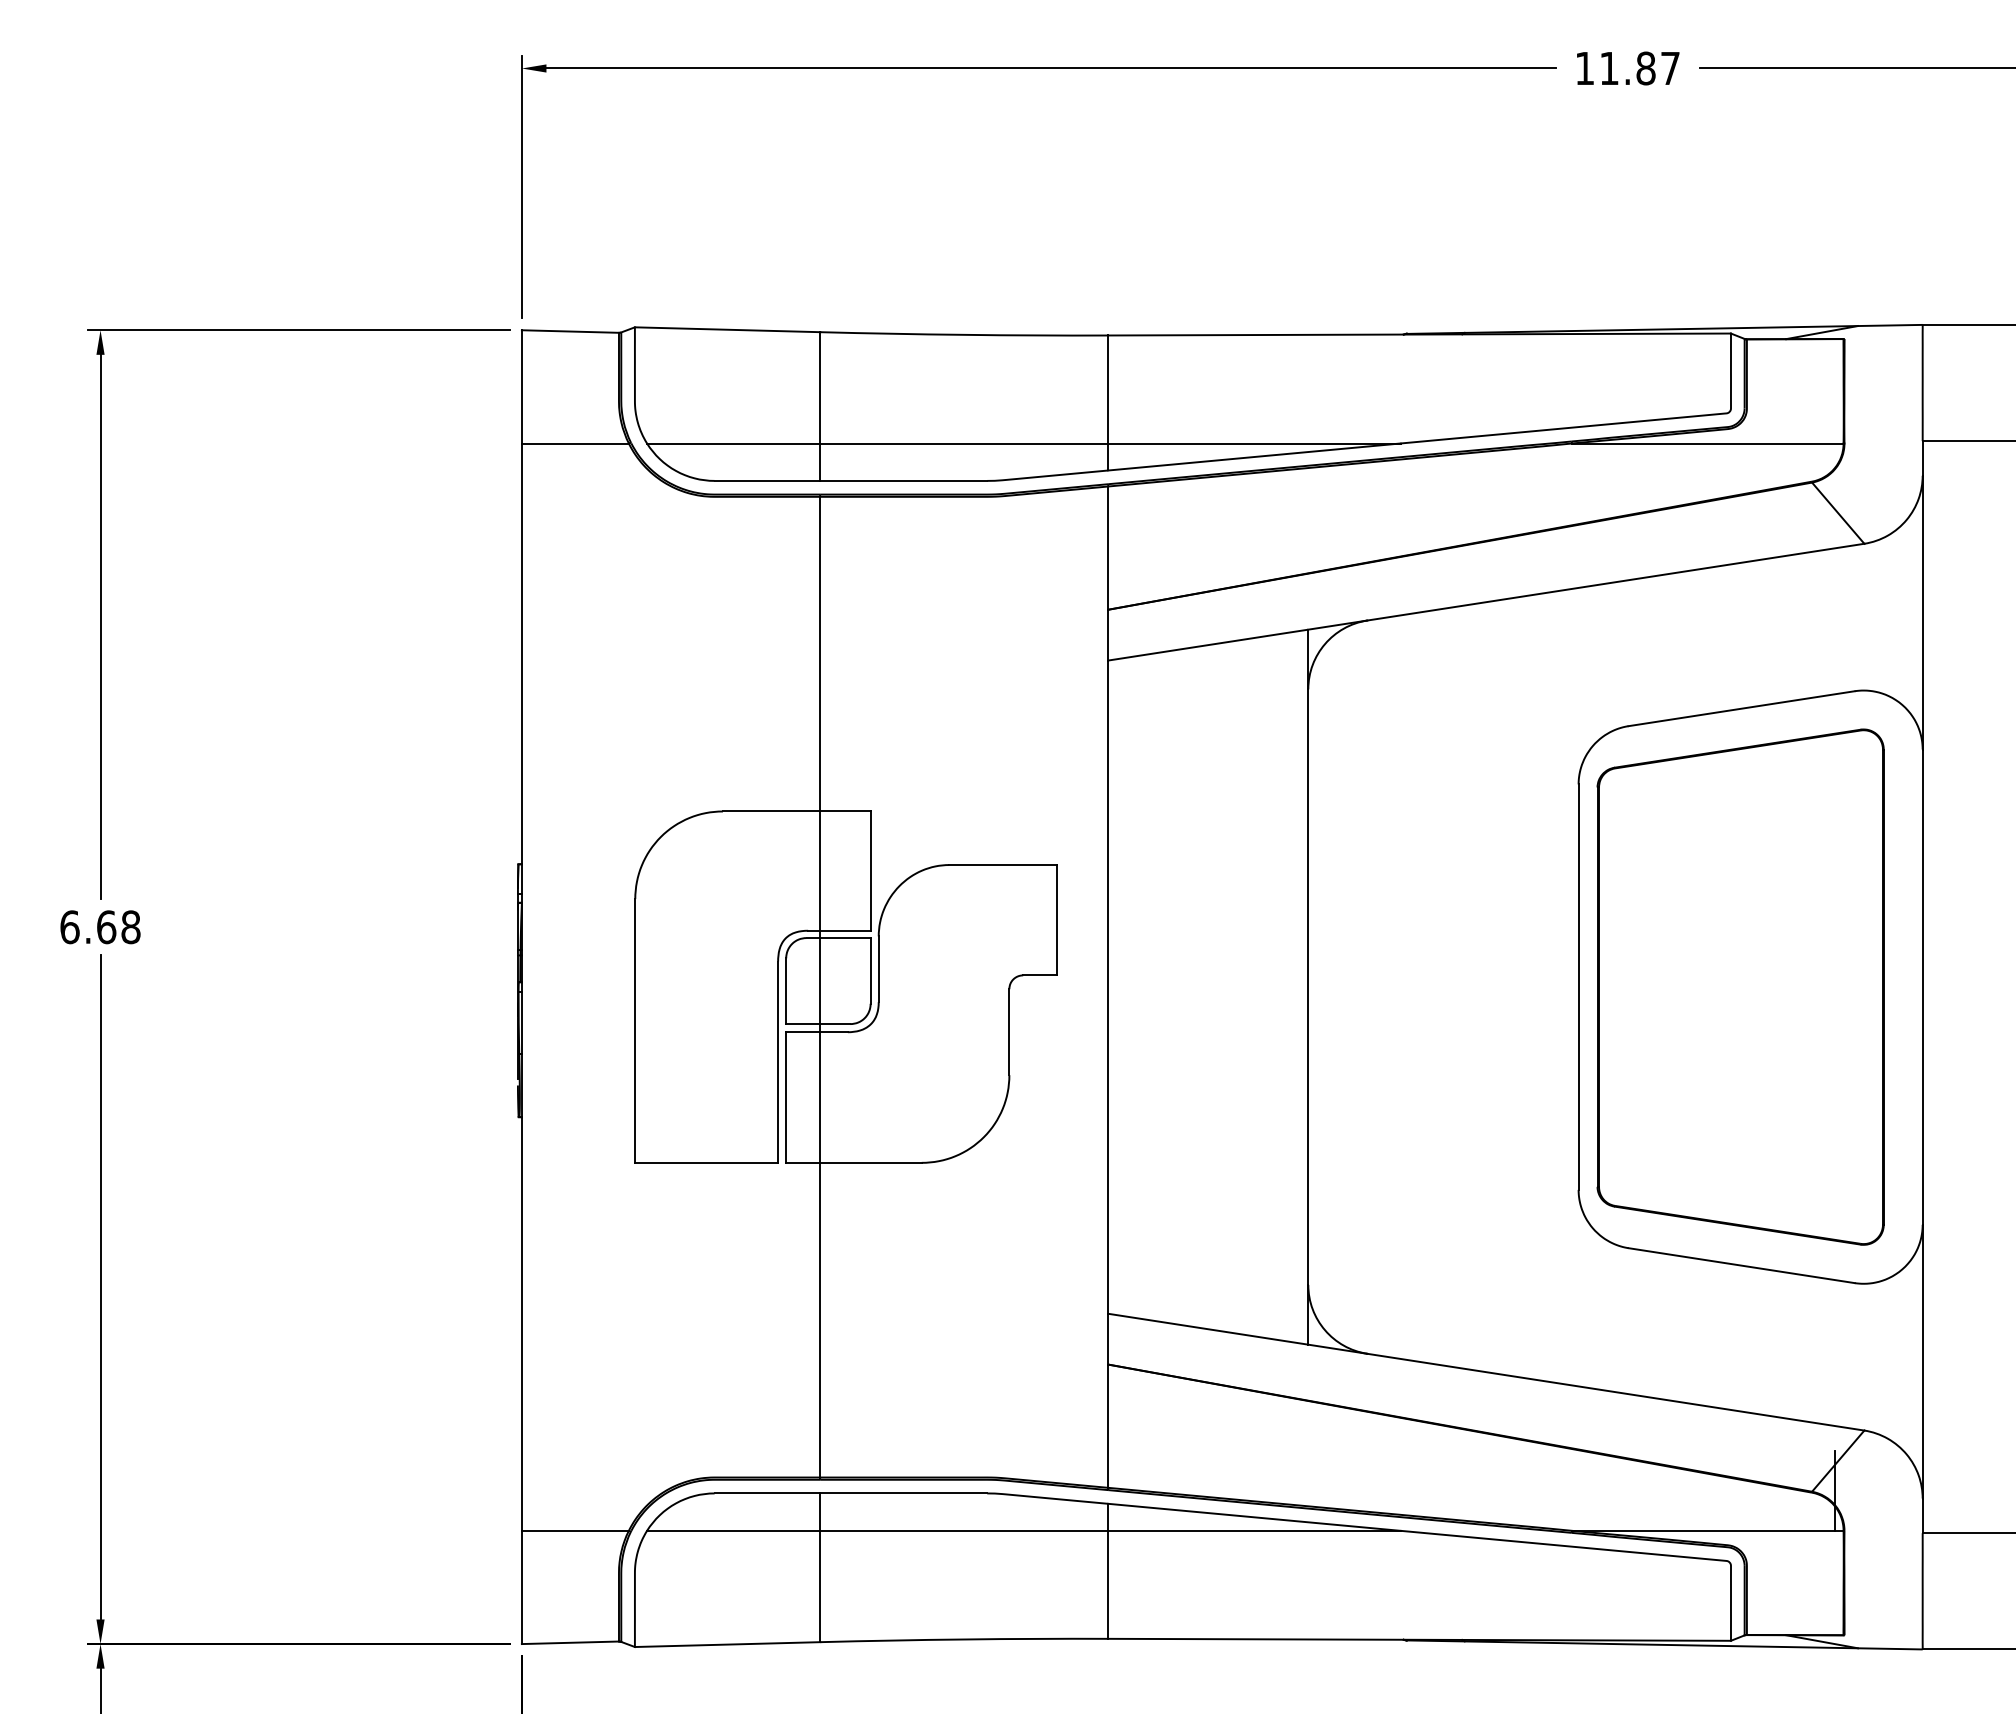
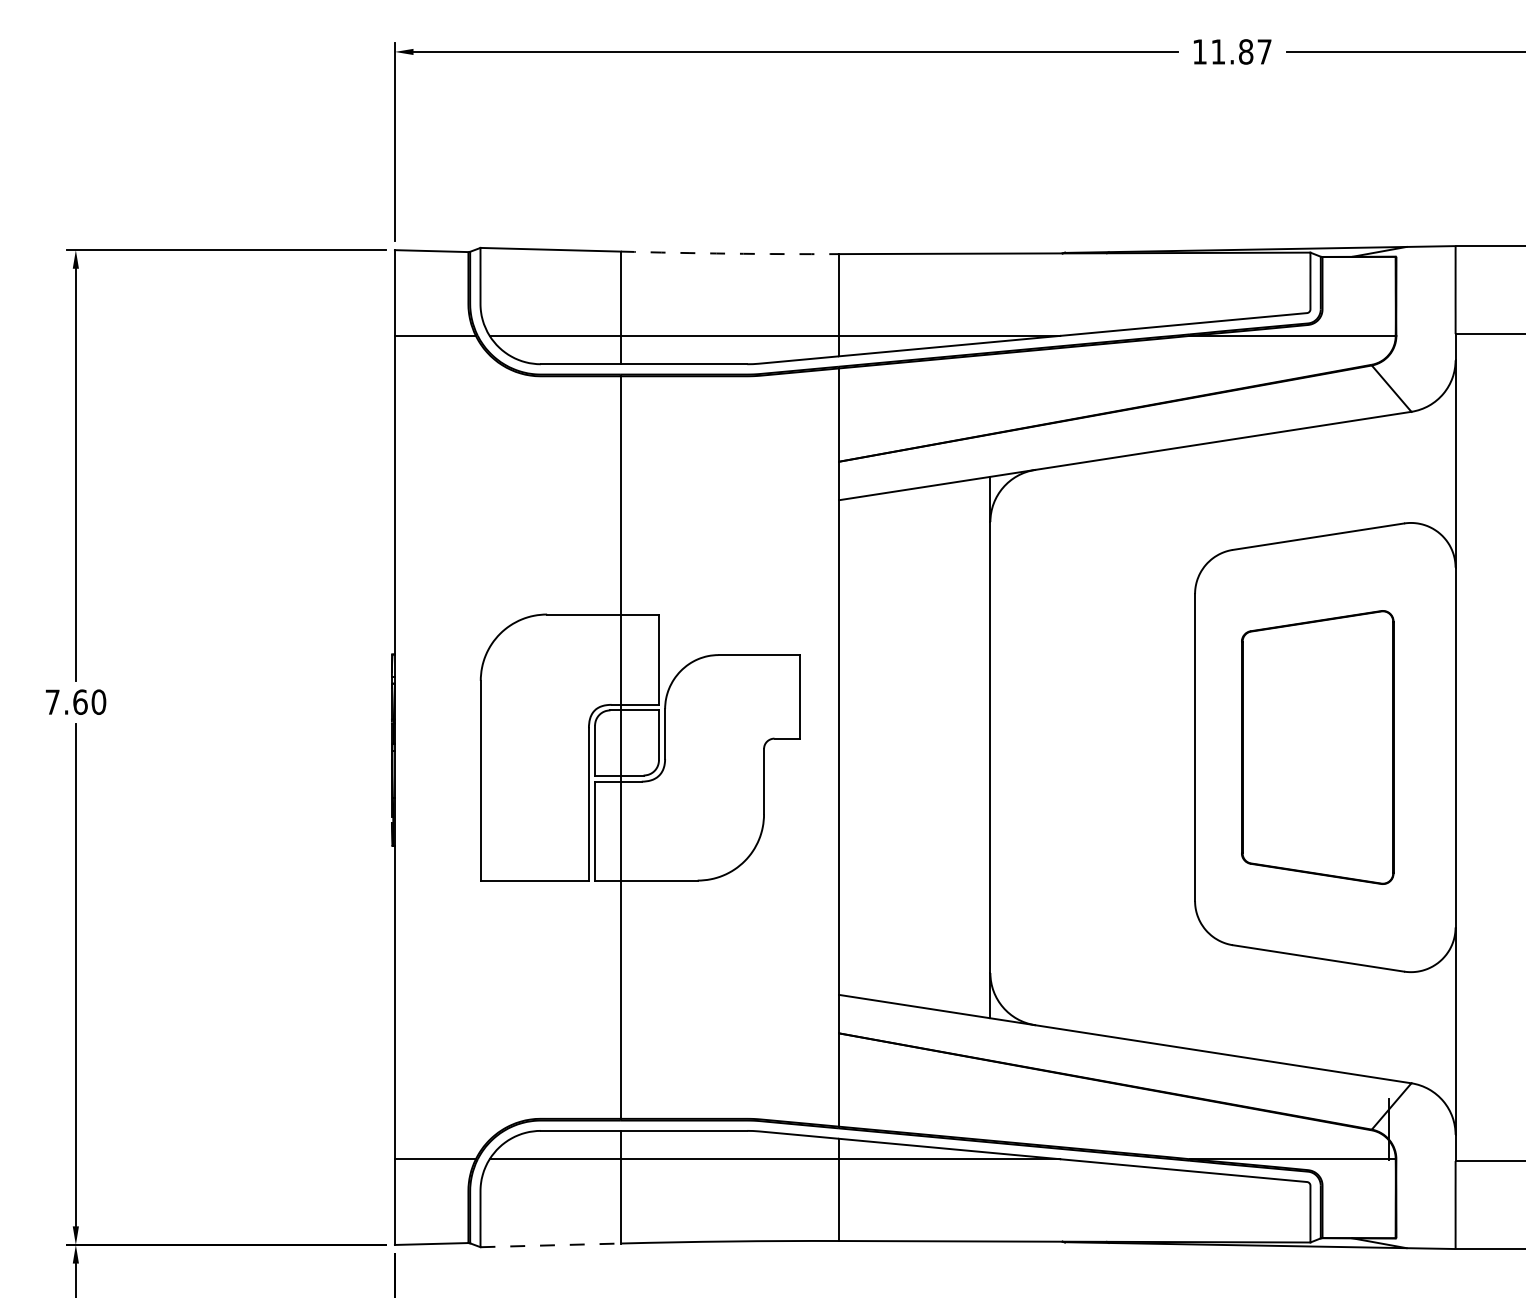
arc: (964, 334) -> (730, 253), solid -> dashed
text: (100, 927) -> (75, 702), 6.68 -> 7.60
part: (1740, 986) -> (1317, 747), size x0.7
line: (727, 1644) -> (550, 1245), solid -> dashed

